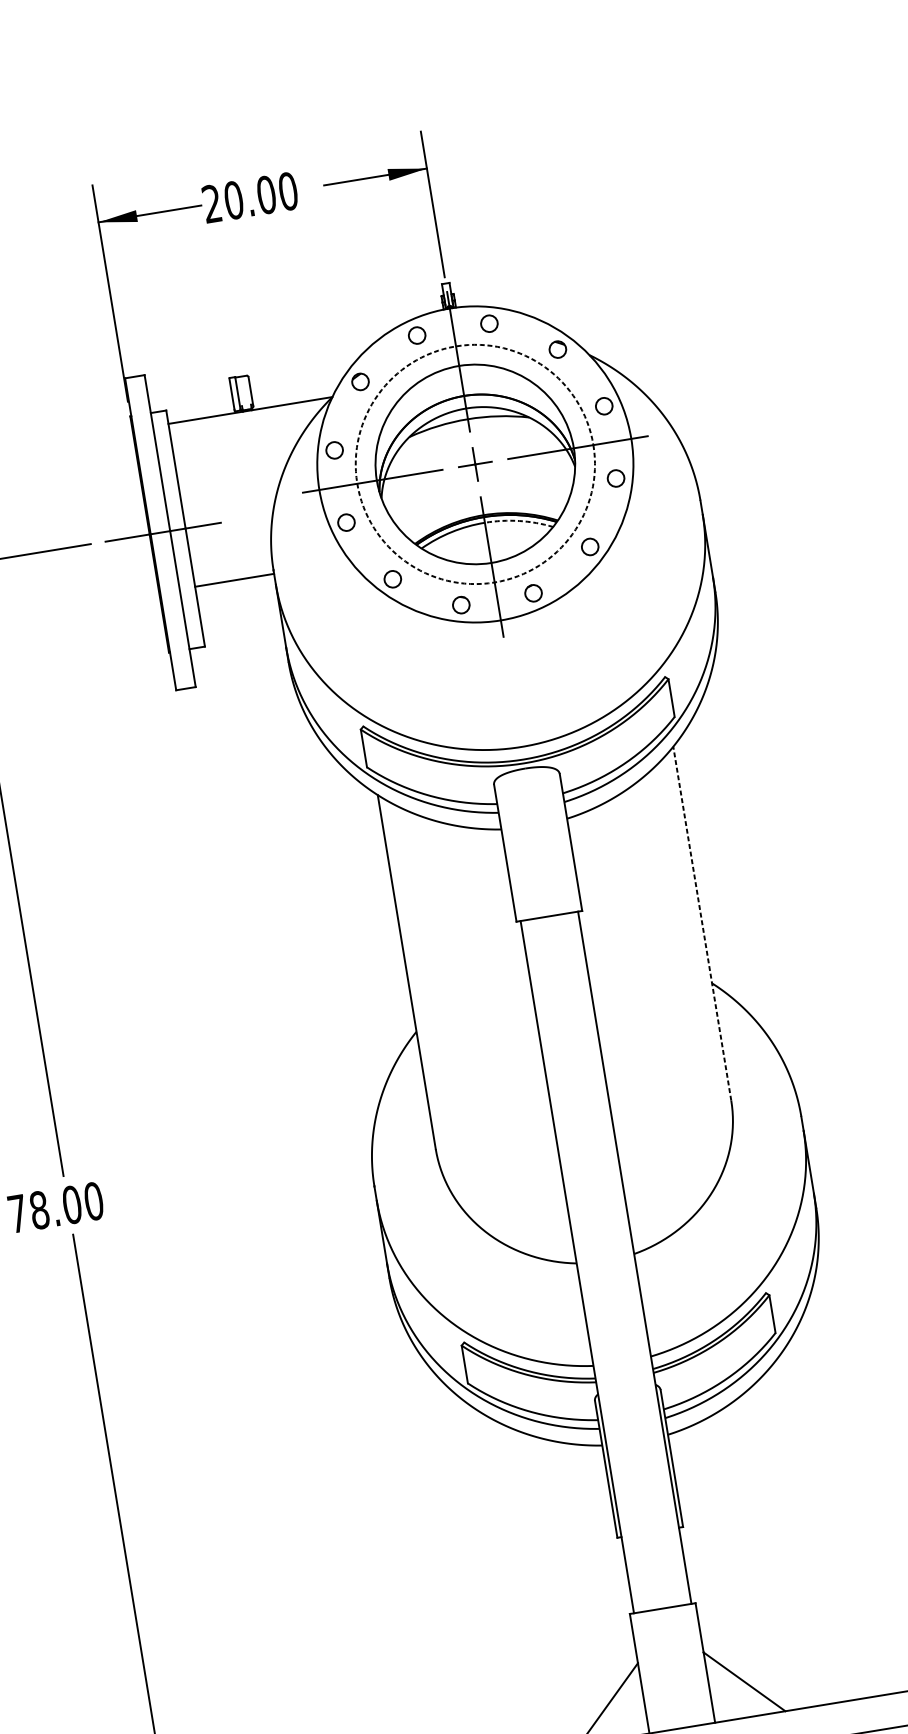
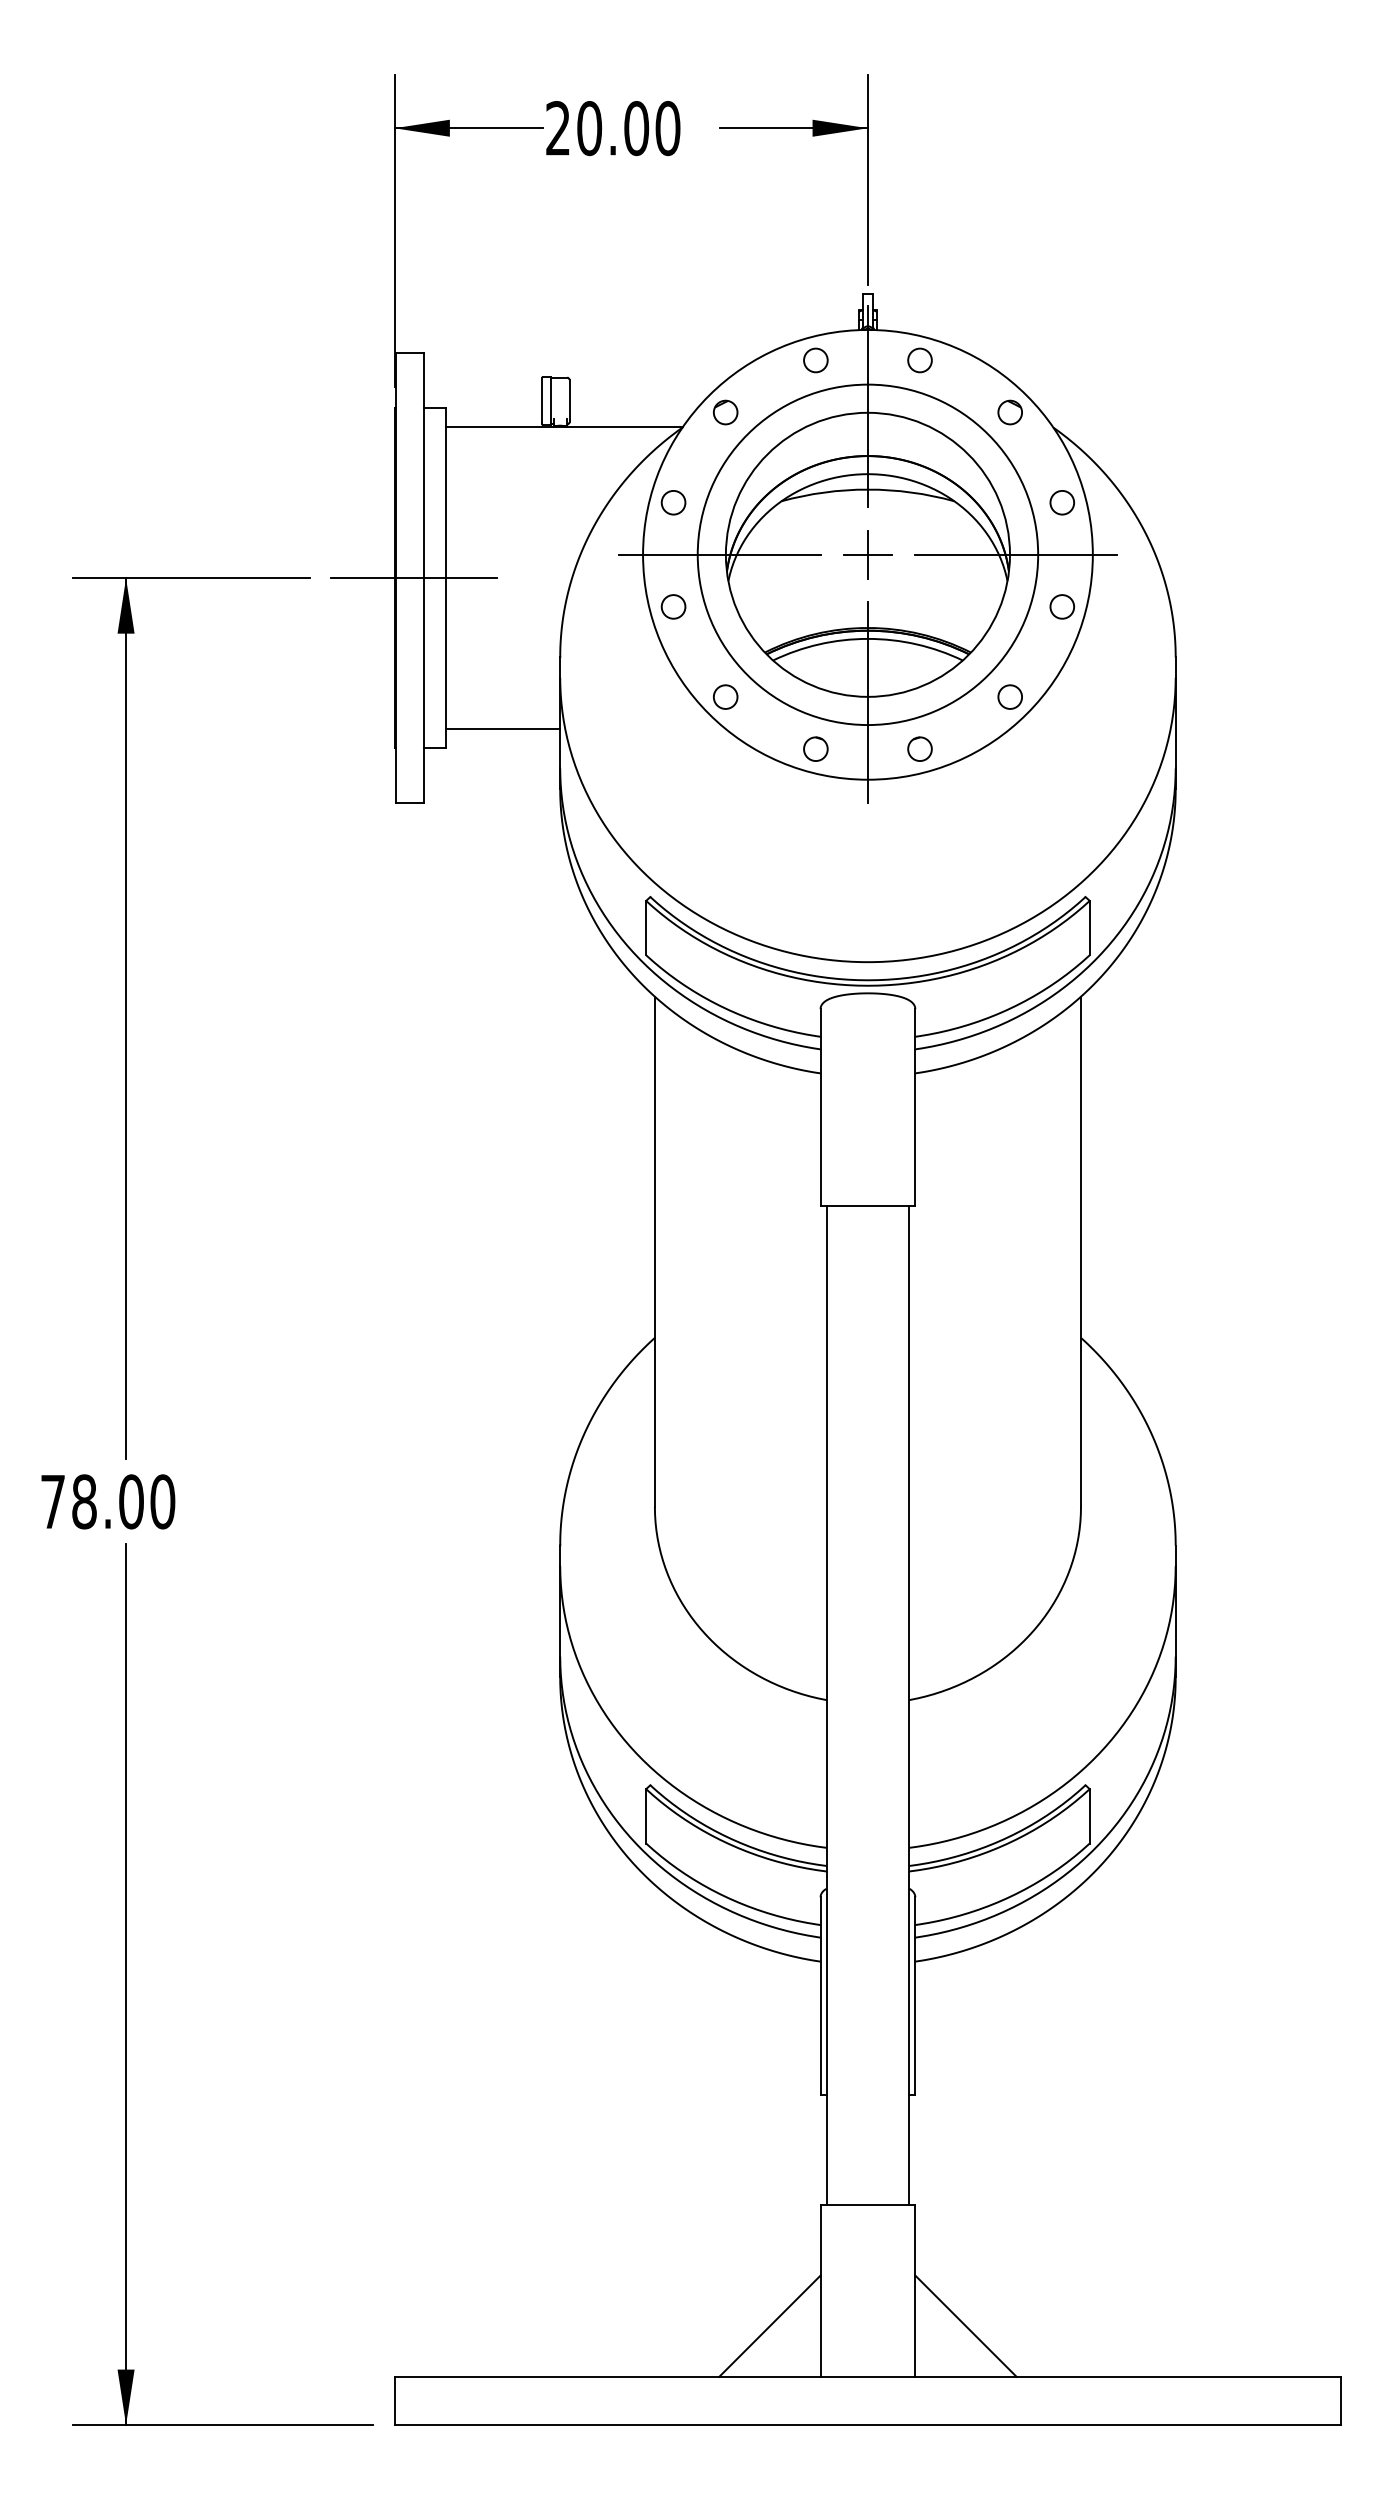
circle: (475, 464) -> (867, 554), dashed -> solid
arc: (519, 521) -> (916, 644), dashed -> solid
line: (234, 580) -> (503, 729), moved
line: (702, 923) -> (1081, 1251), dashed -> solid

